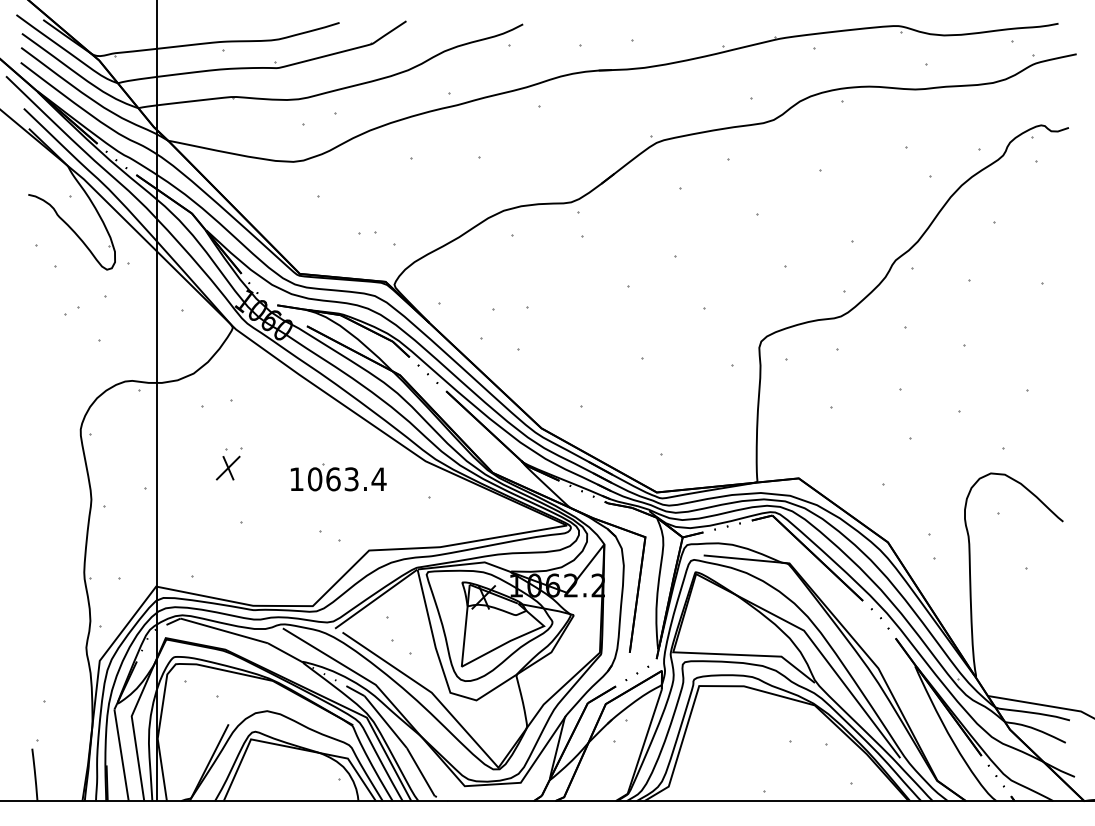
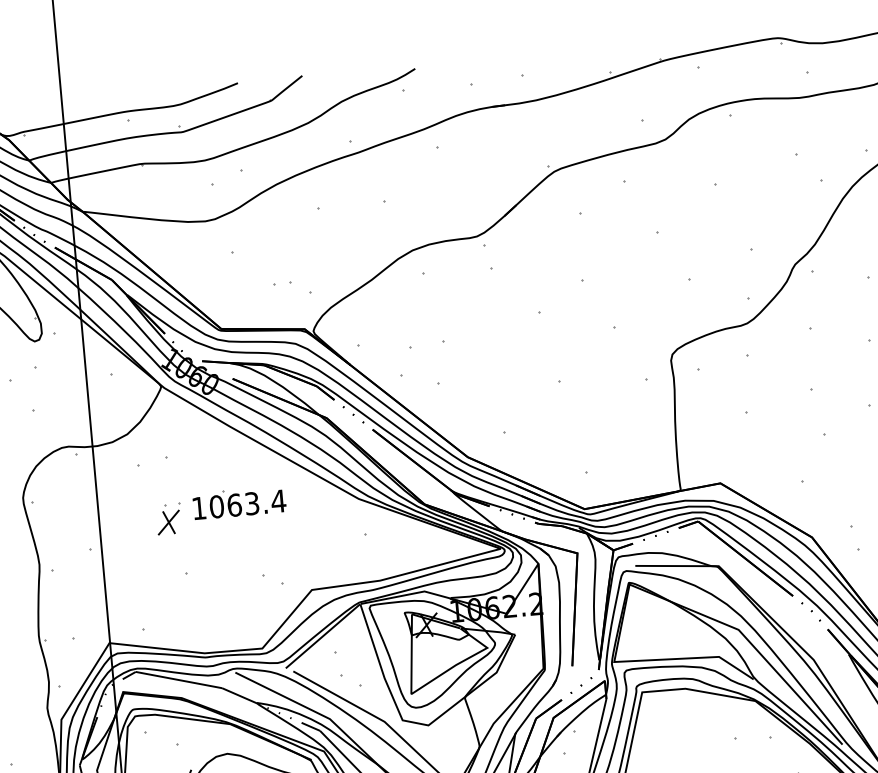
part: (338, 477) -> (239, 503), moved

